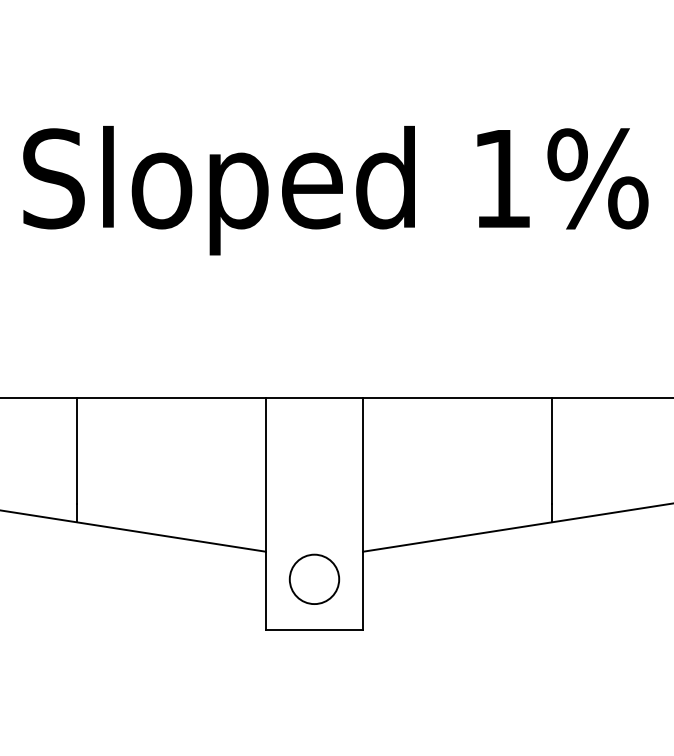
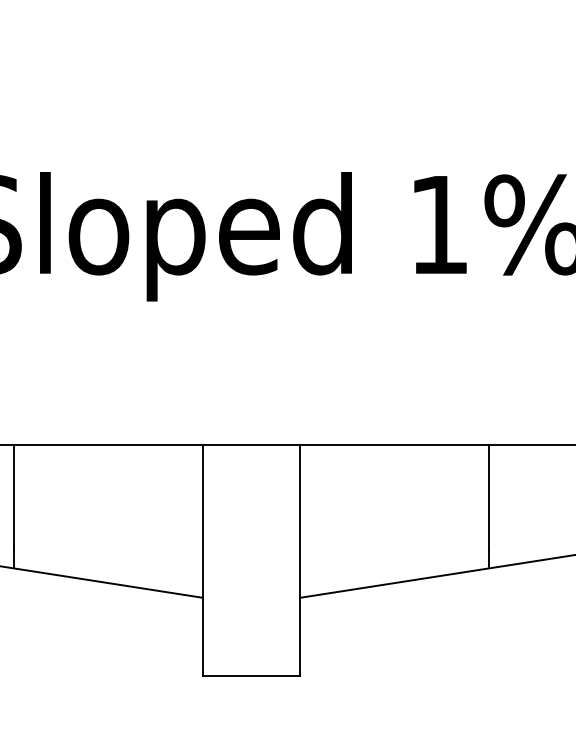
circle: (314, 578) -> (251, 624), removed

